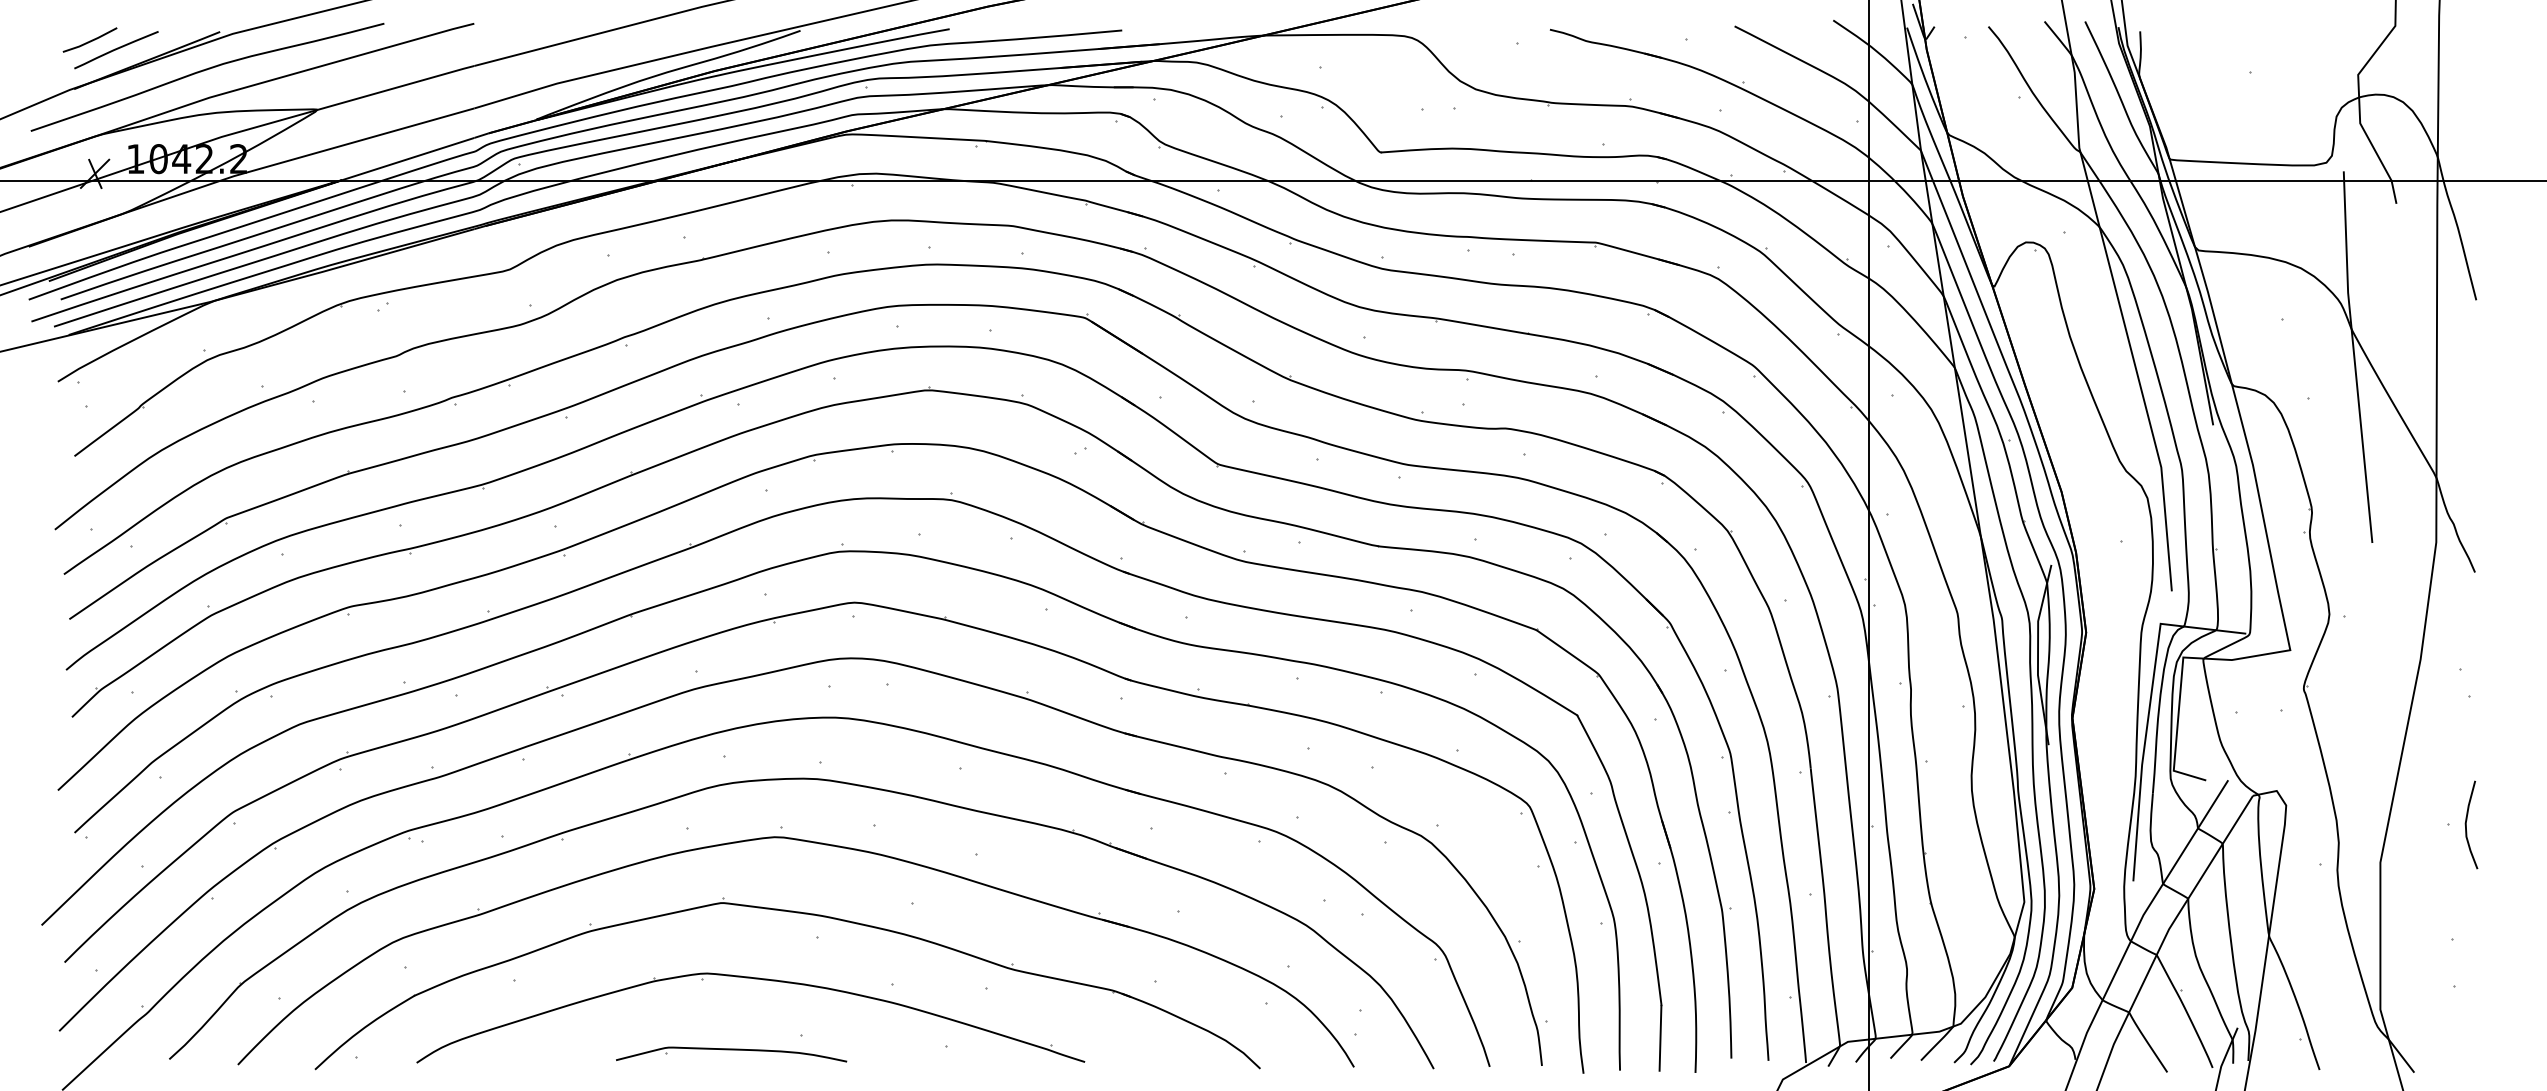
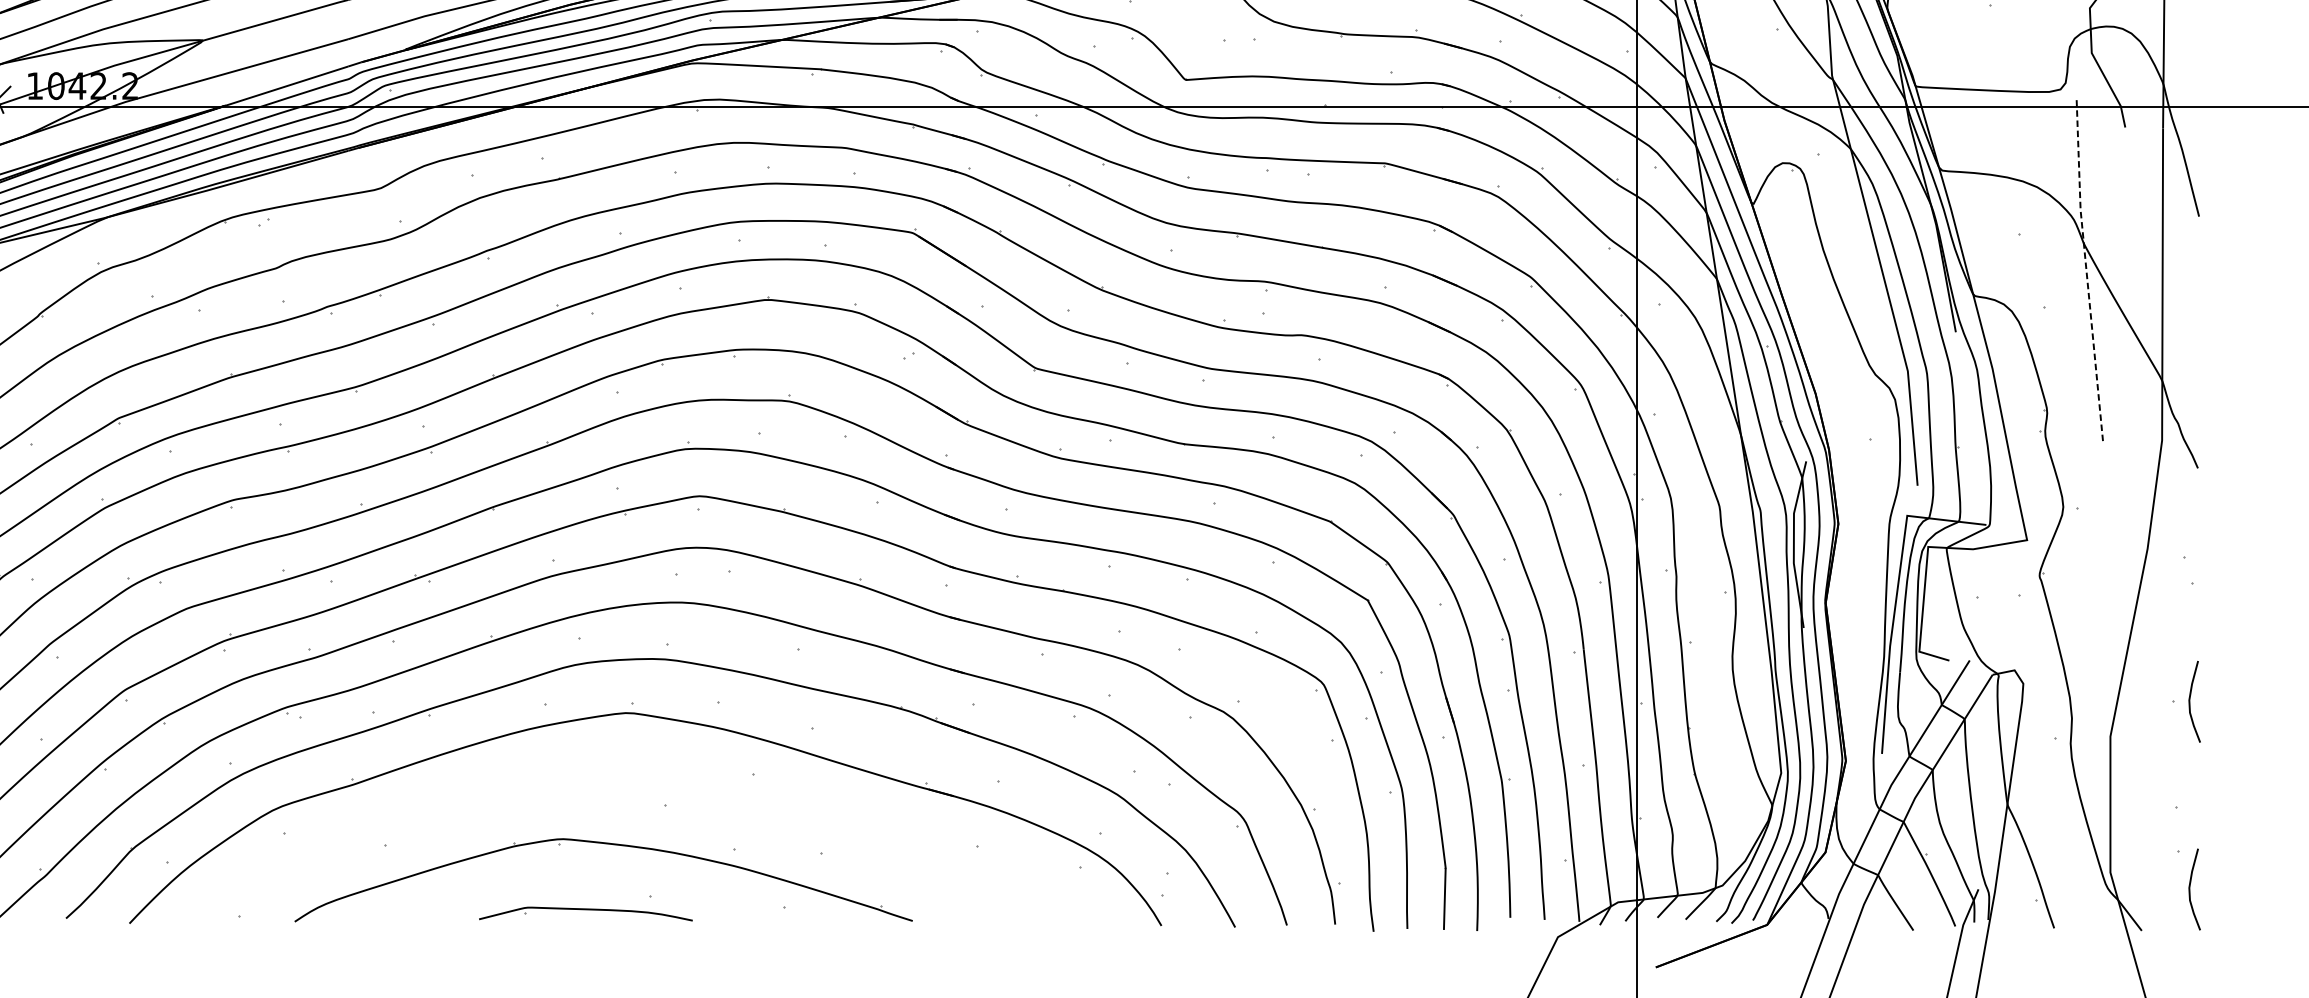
line: (2354, 356) -> (2086, 268), solid -> dashed
part: (796, 913) -> (645, 783), removed
curve: (2466, 1027) -> (2190, 889), added

